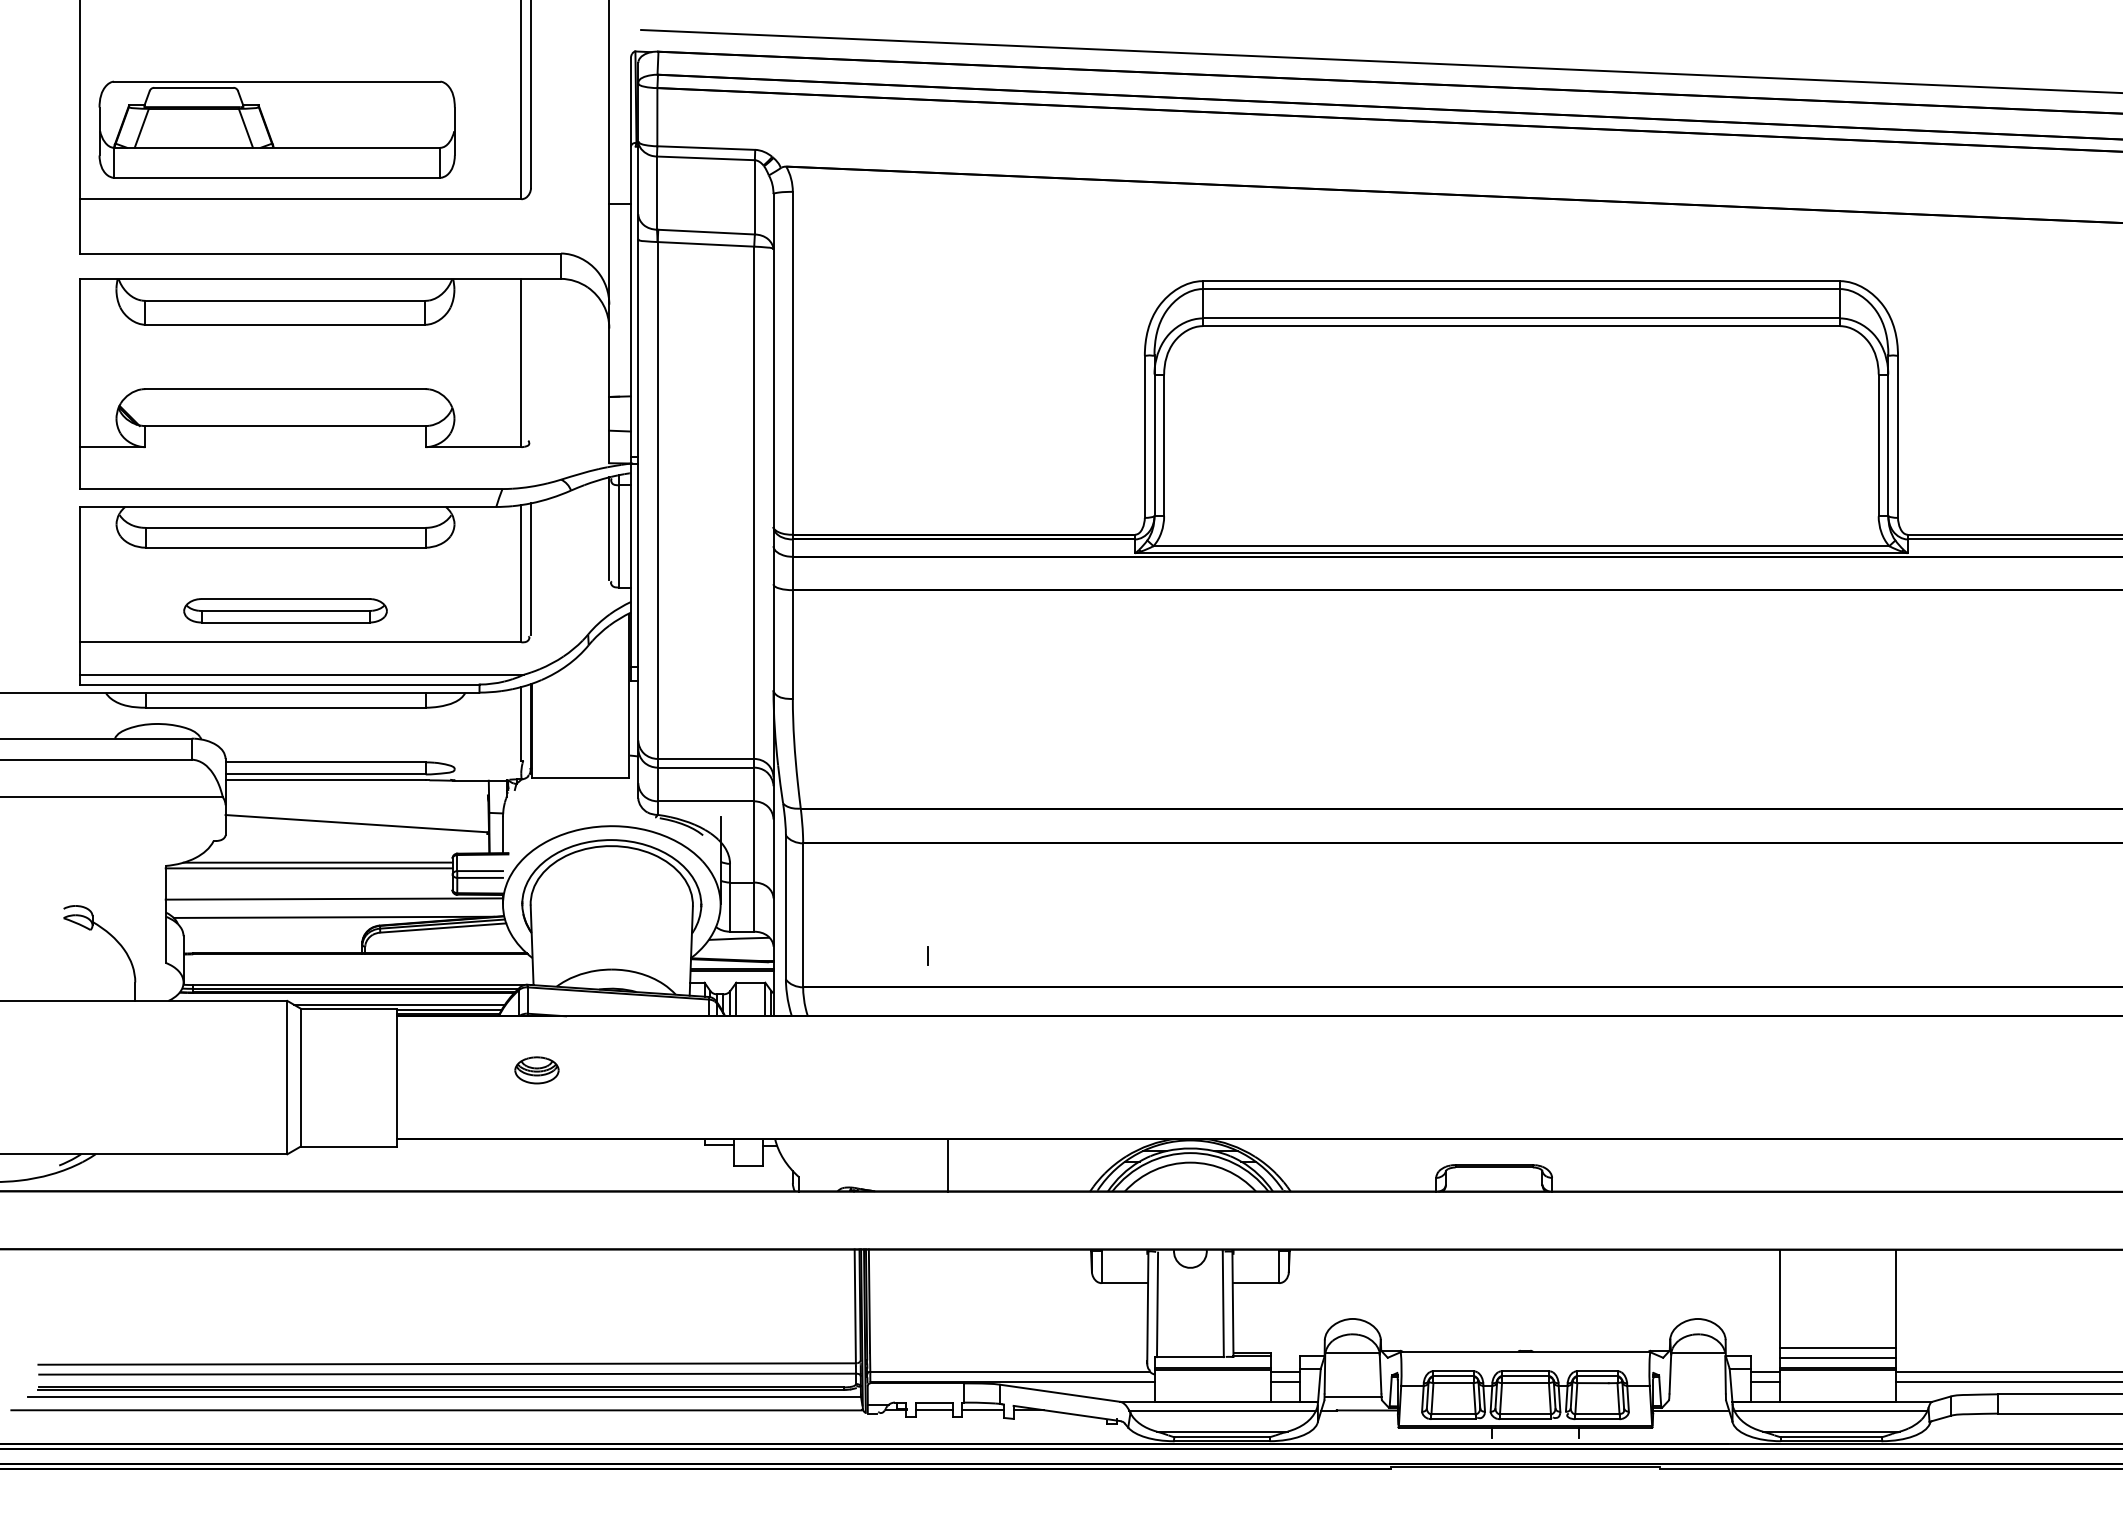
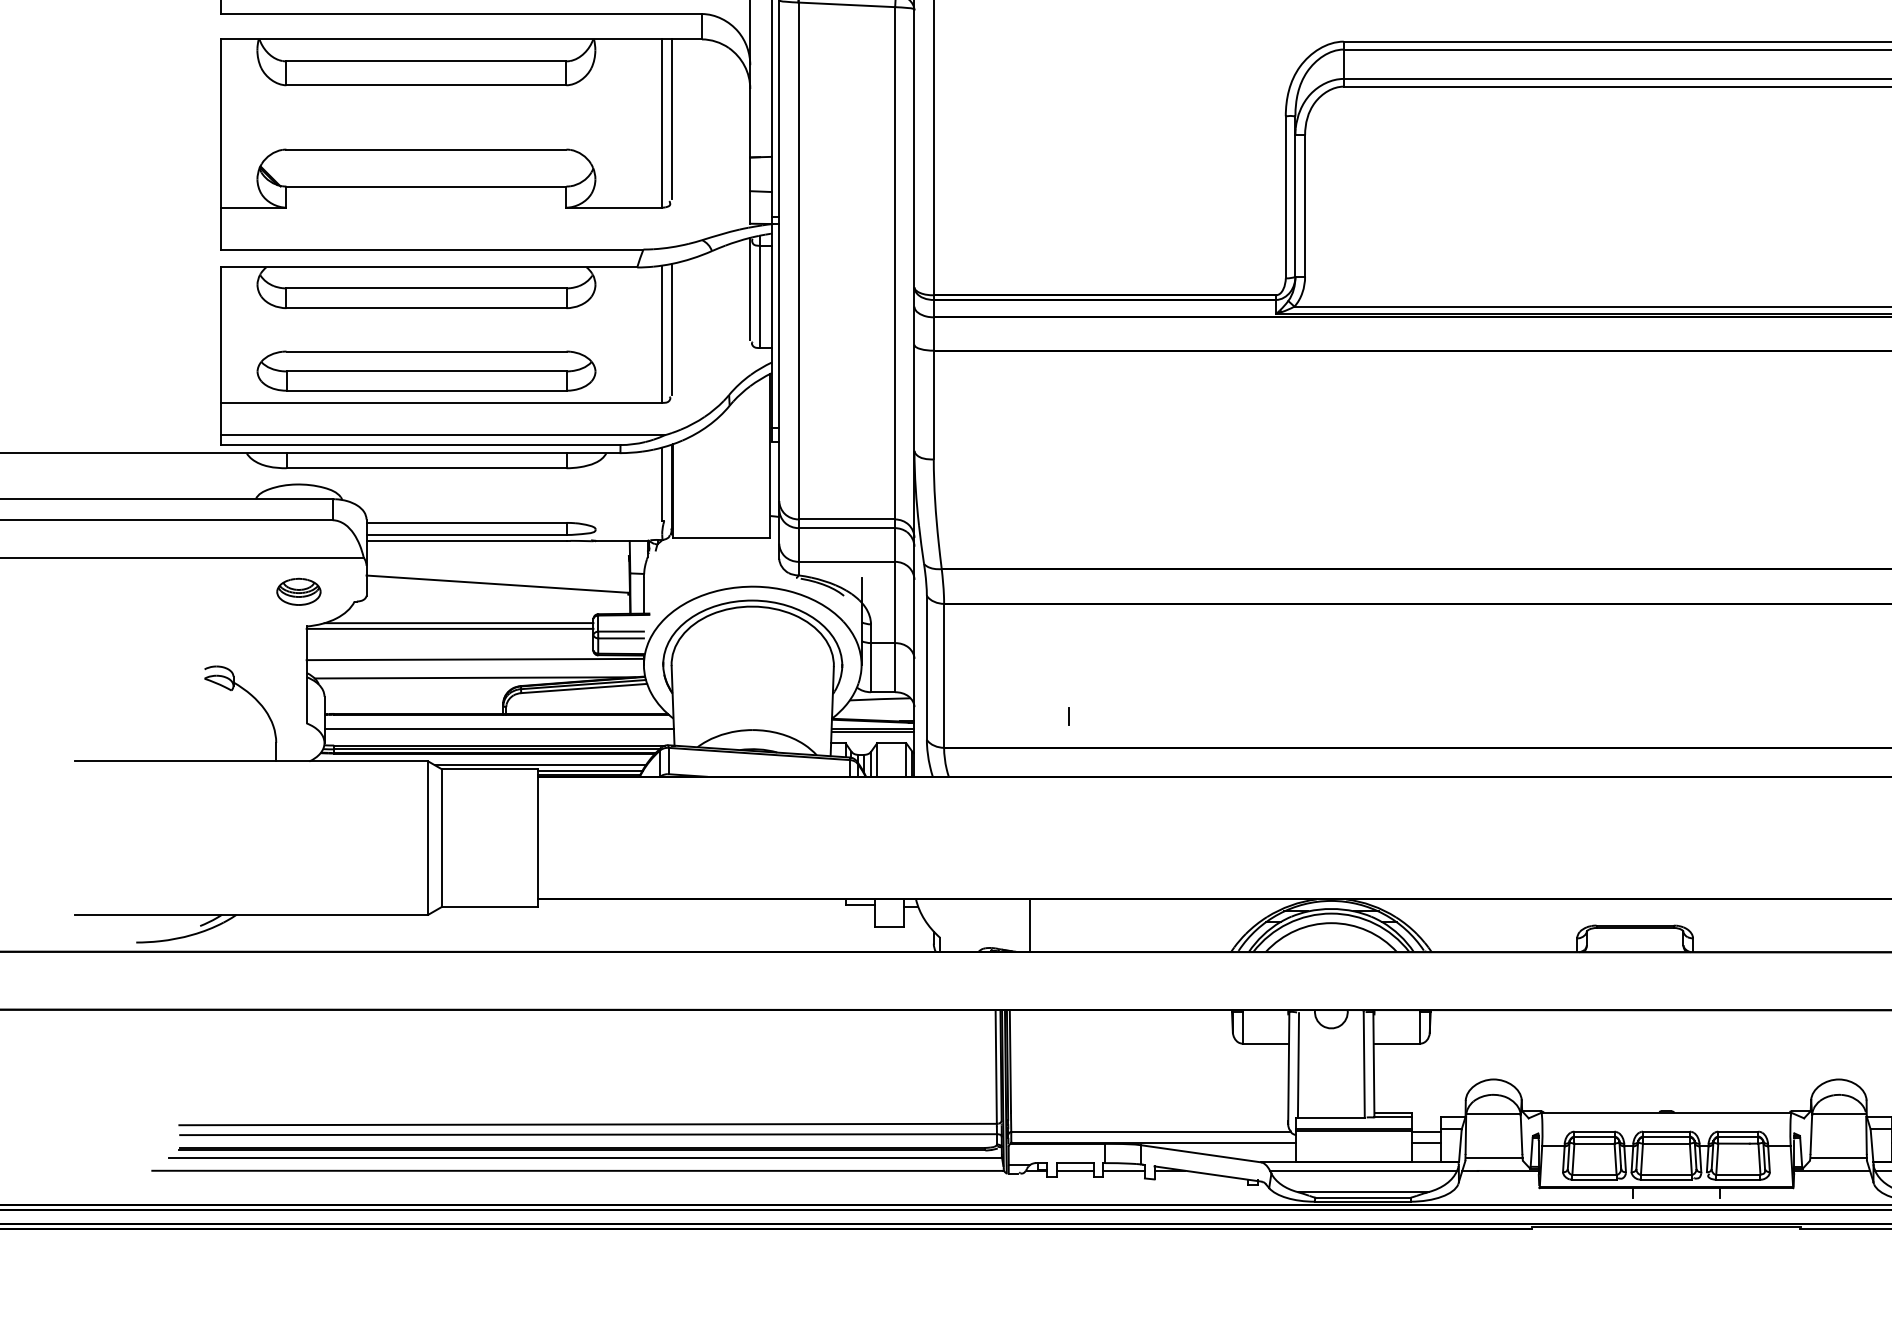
line: (531, 358) -> (672, 119), added
part: (285, 610) -> (426, 371), size x1.67
line: (357, 968) -> (498, 729), added
part: (536, 1070) -> (298, 592), moved
line: (948, 1164) -> (1030, 925), moved
line: (1697, 1397) -> (1838, 1158), added

